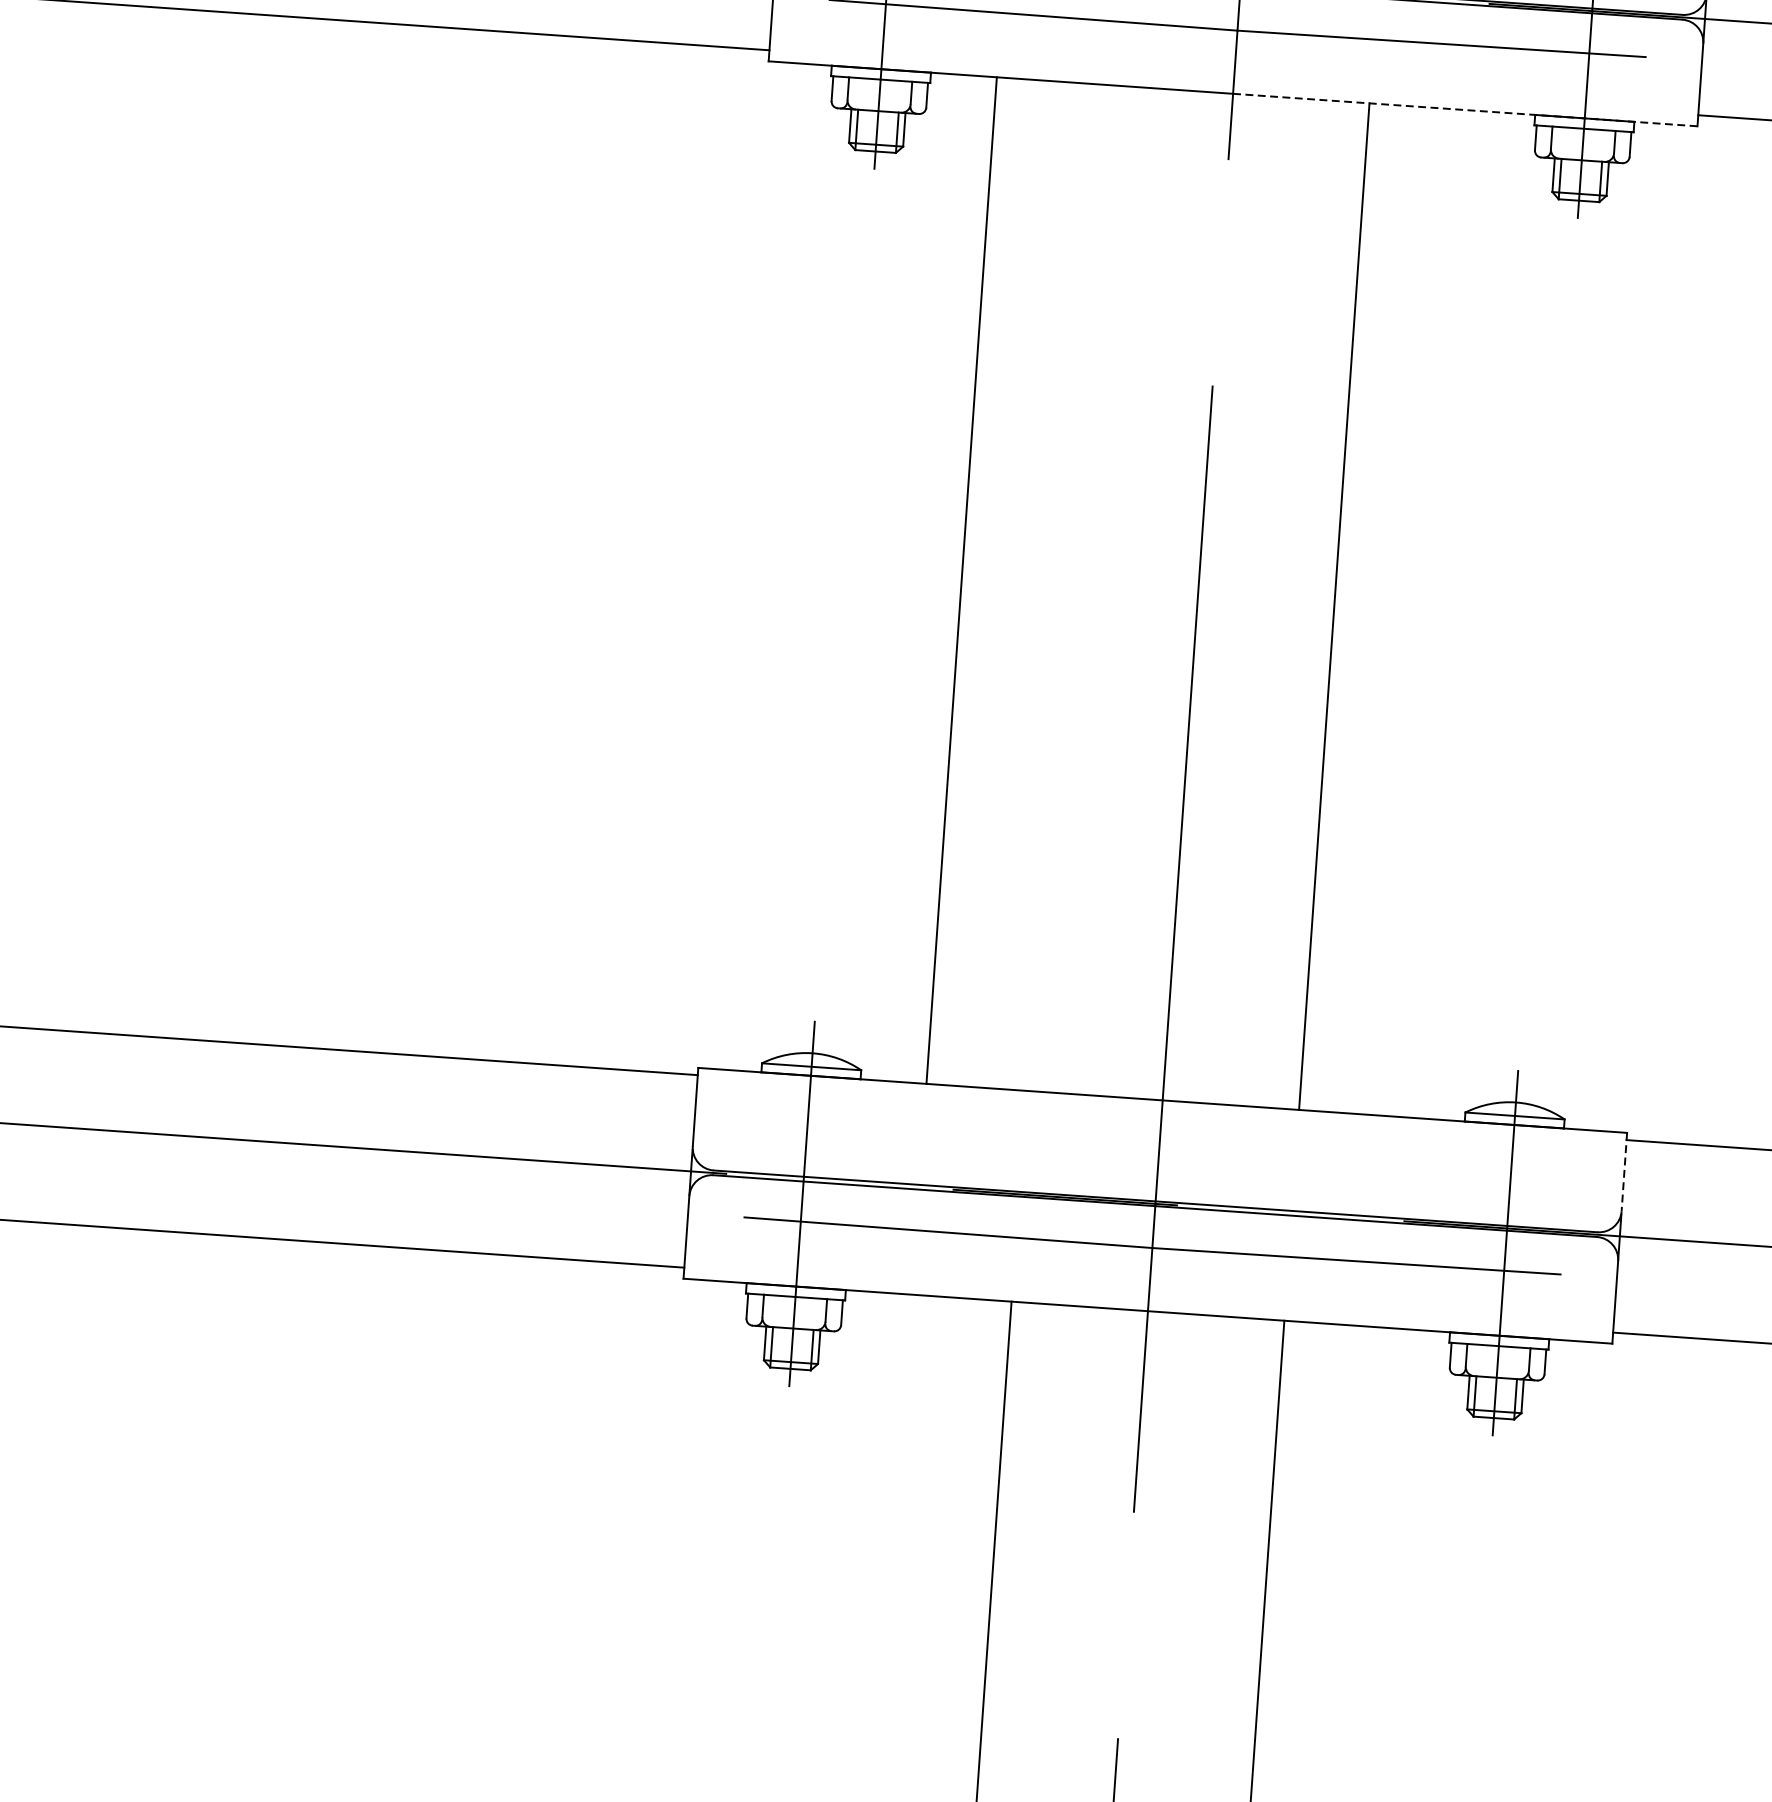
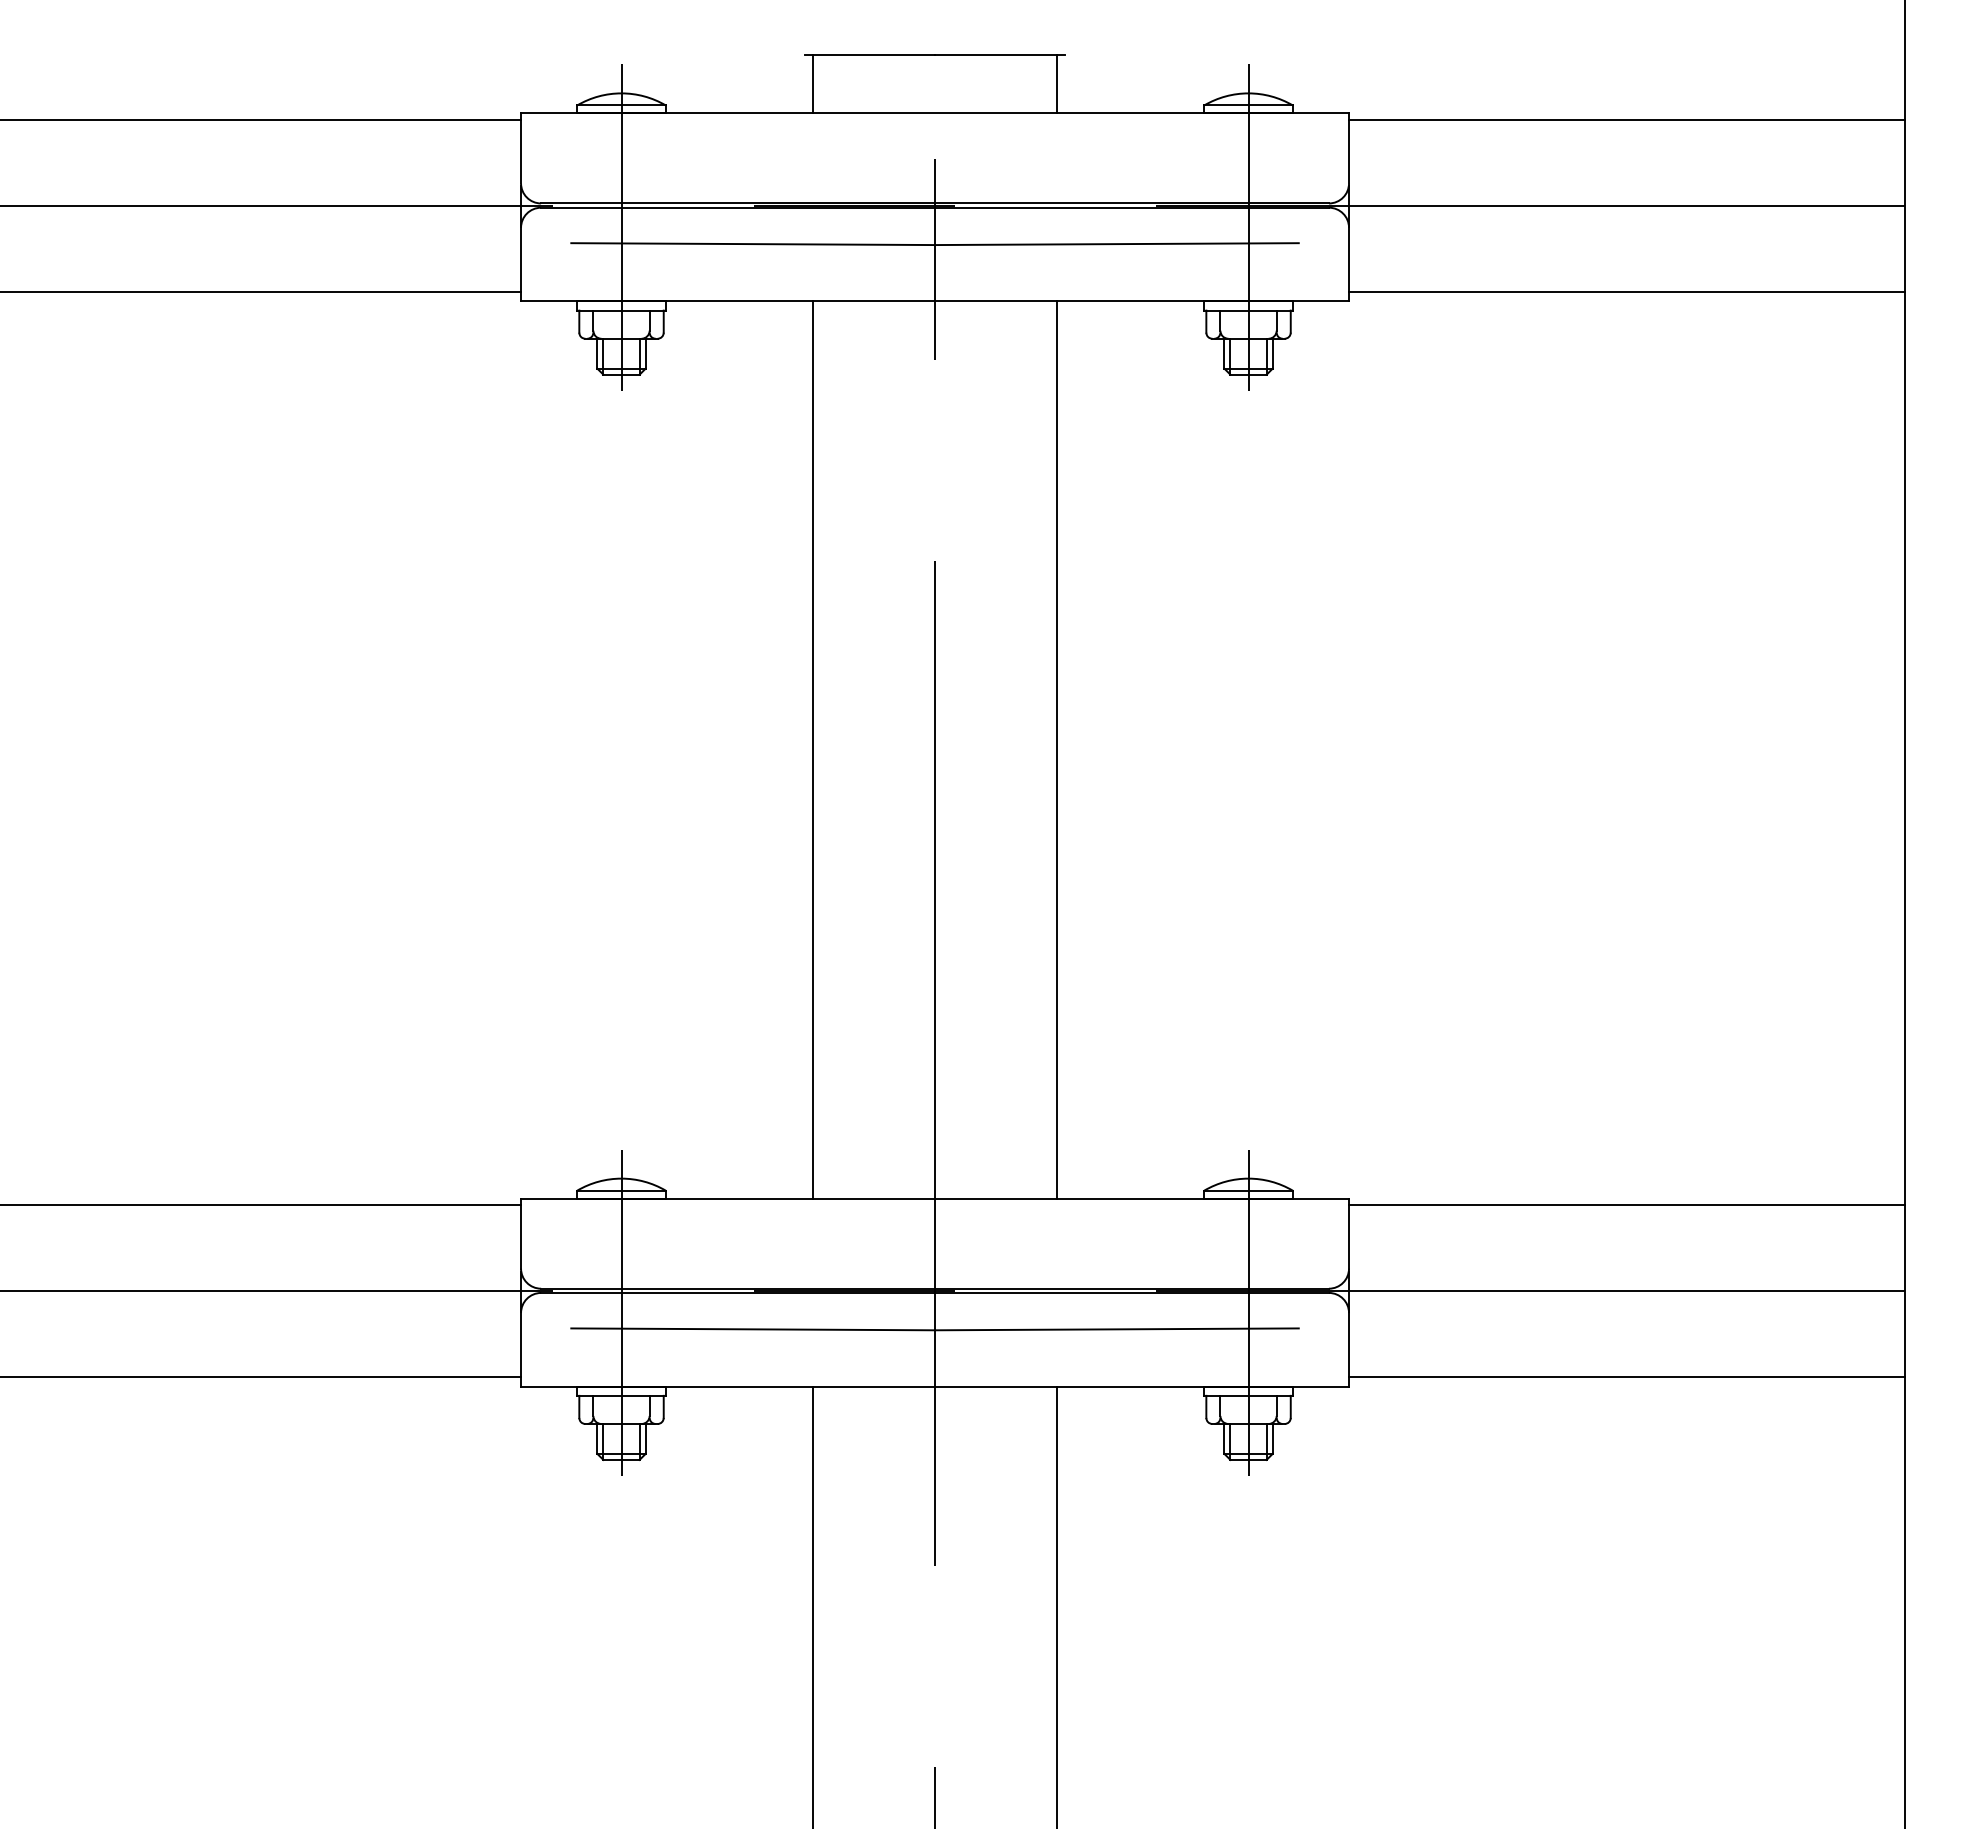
line: (1465, 110) -> (1142, 301), dashed -> solid
line: (961, 580) -> (813, 749), moved
line: (1624, 1171) -> (1349, 1233), dashed -> solid

